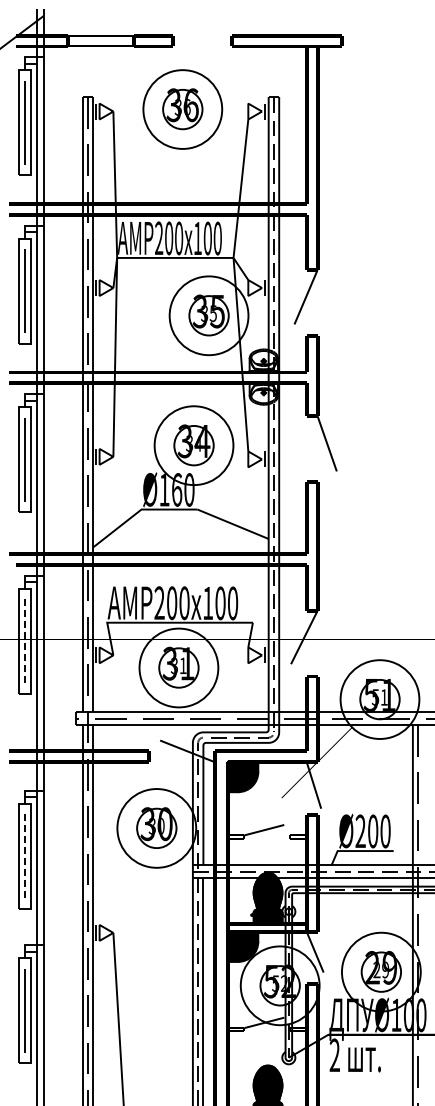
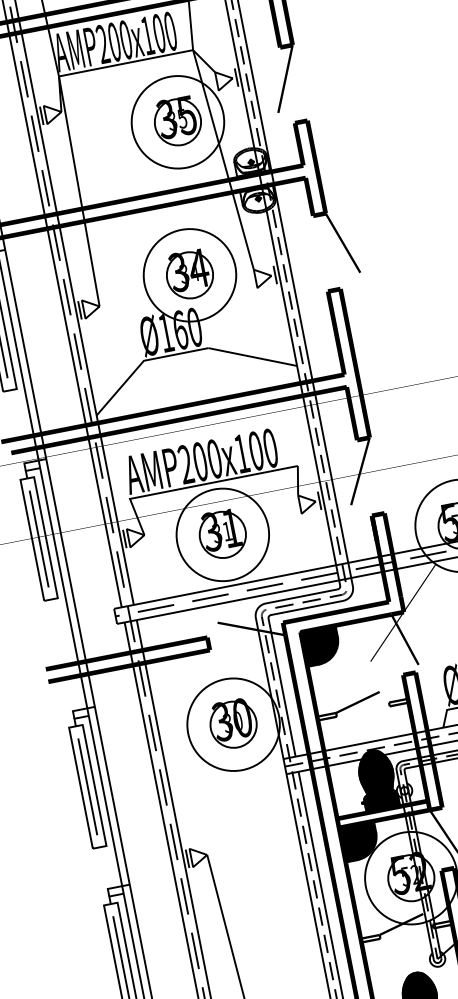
line: (24, 640) -> (38, 538), dashed -> solid
line: (24, 855) -> (87, 785), dashed -> solid

